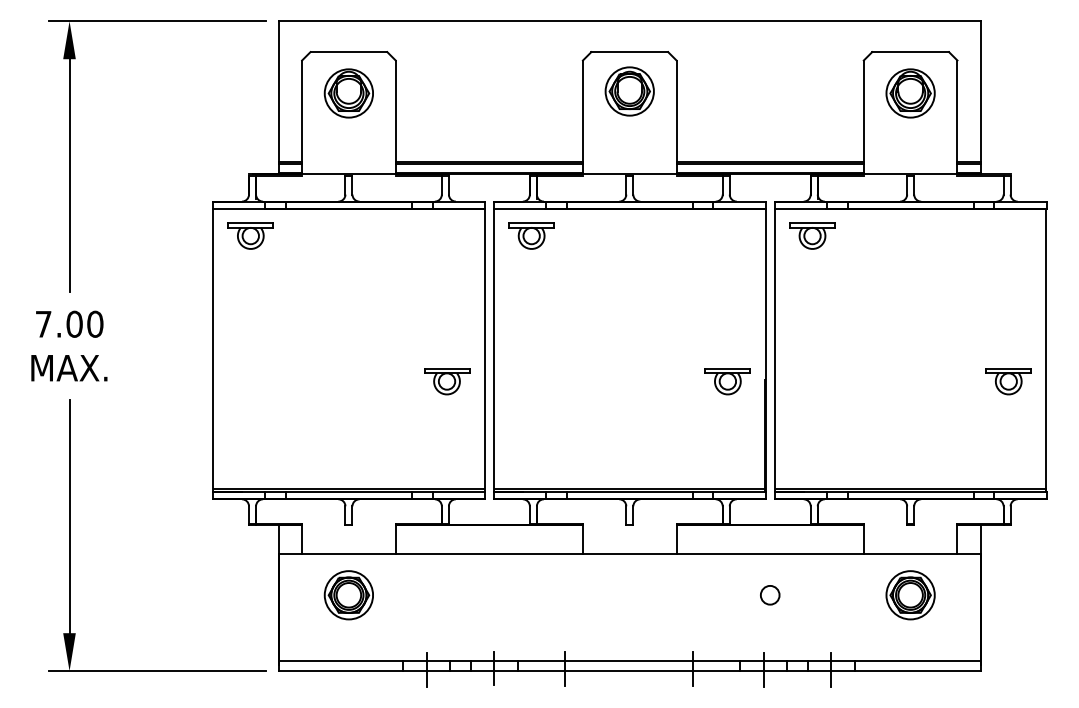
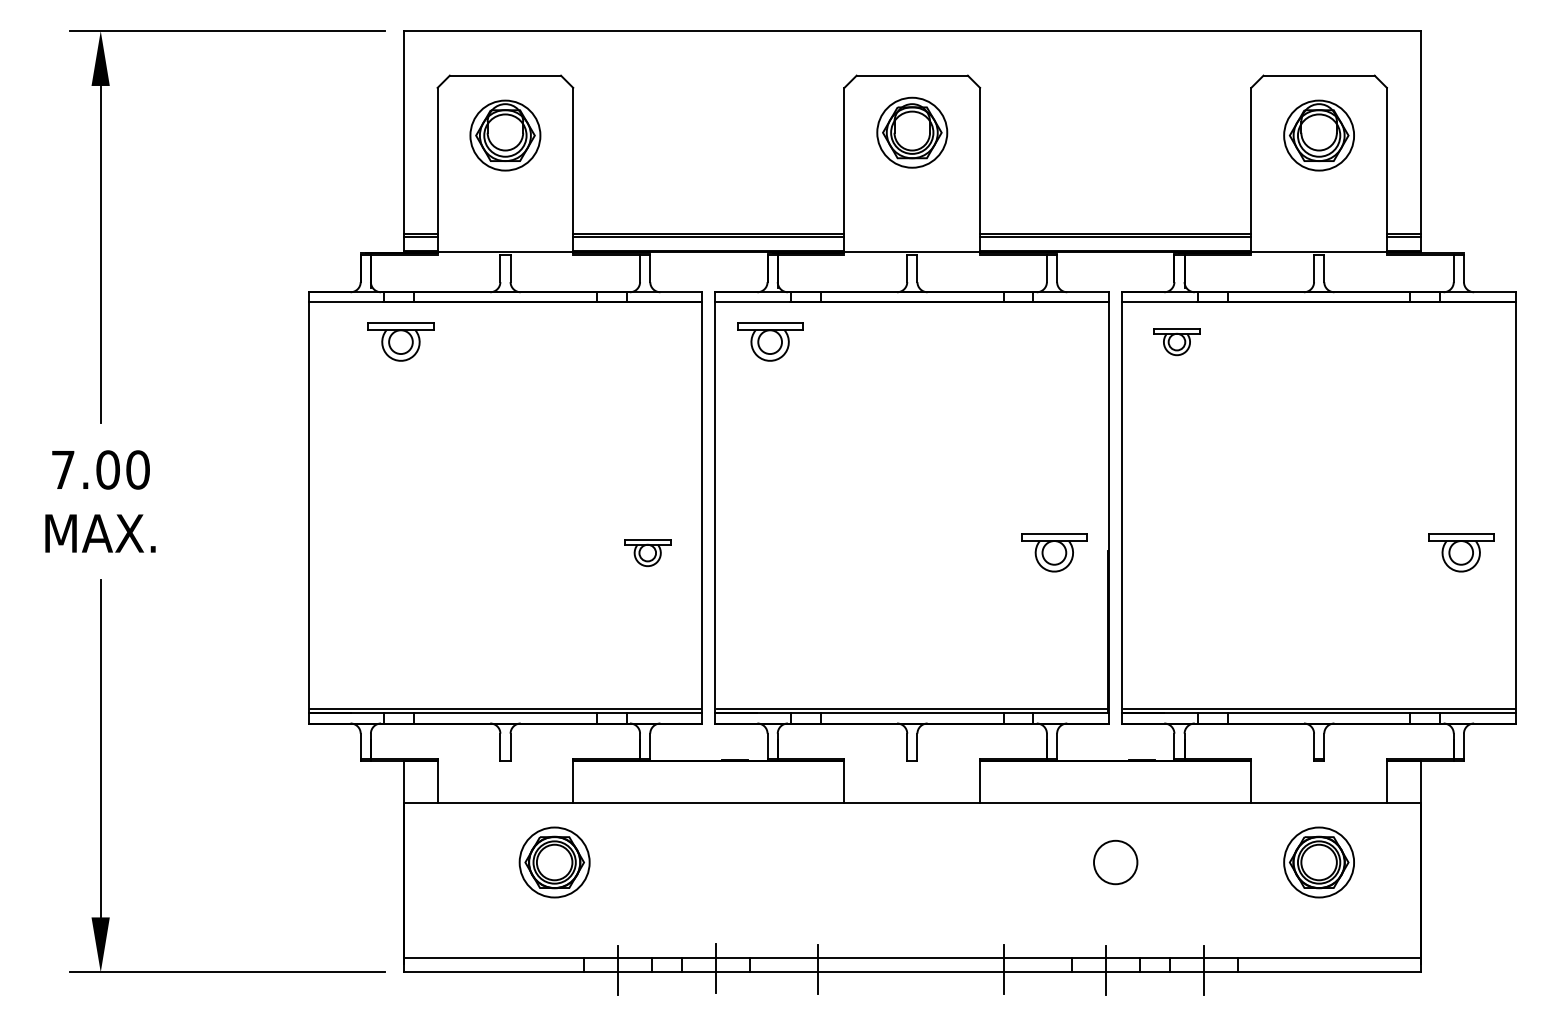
part: (250, 235) -> (400, 341), moved
part: (812, 235) -> (1176, 341), size x0.7
part: (447, 381) -> (648, 552), size x0.7
circle: (769, 594) -> (1114, 861), size x1.6
part: (348, 595) -> (554, 862), moved

